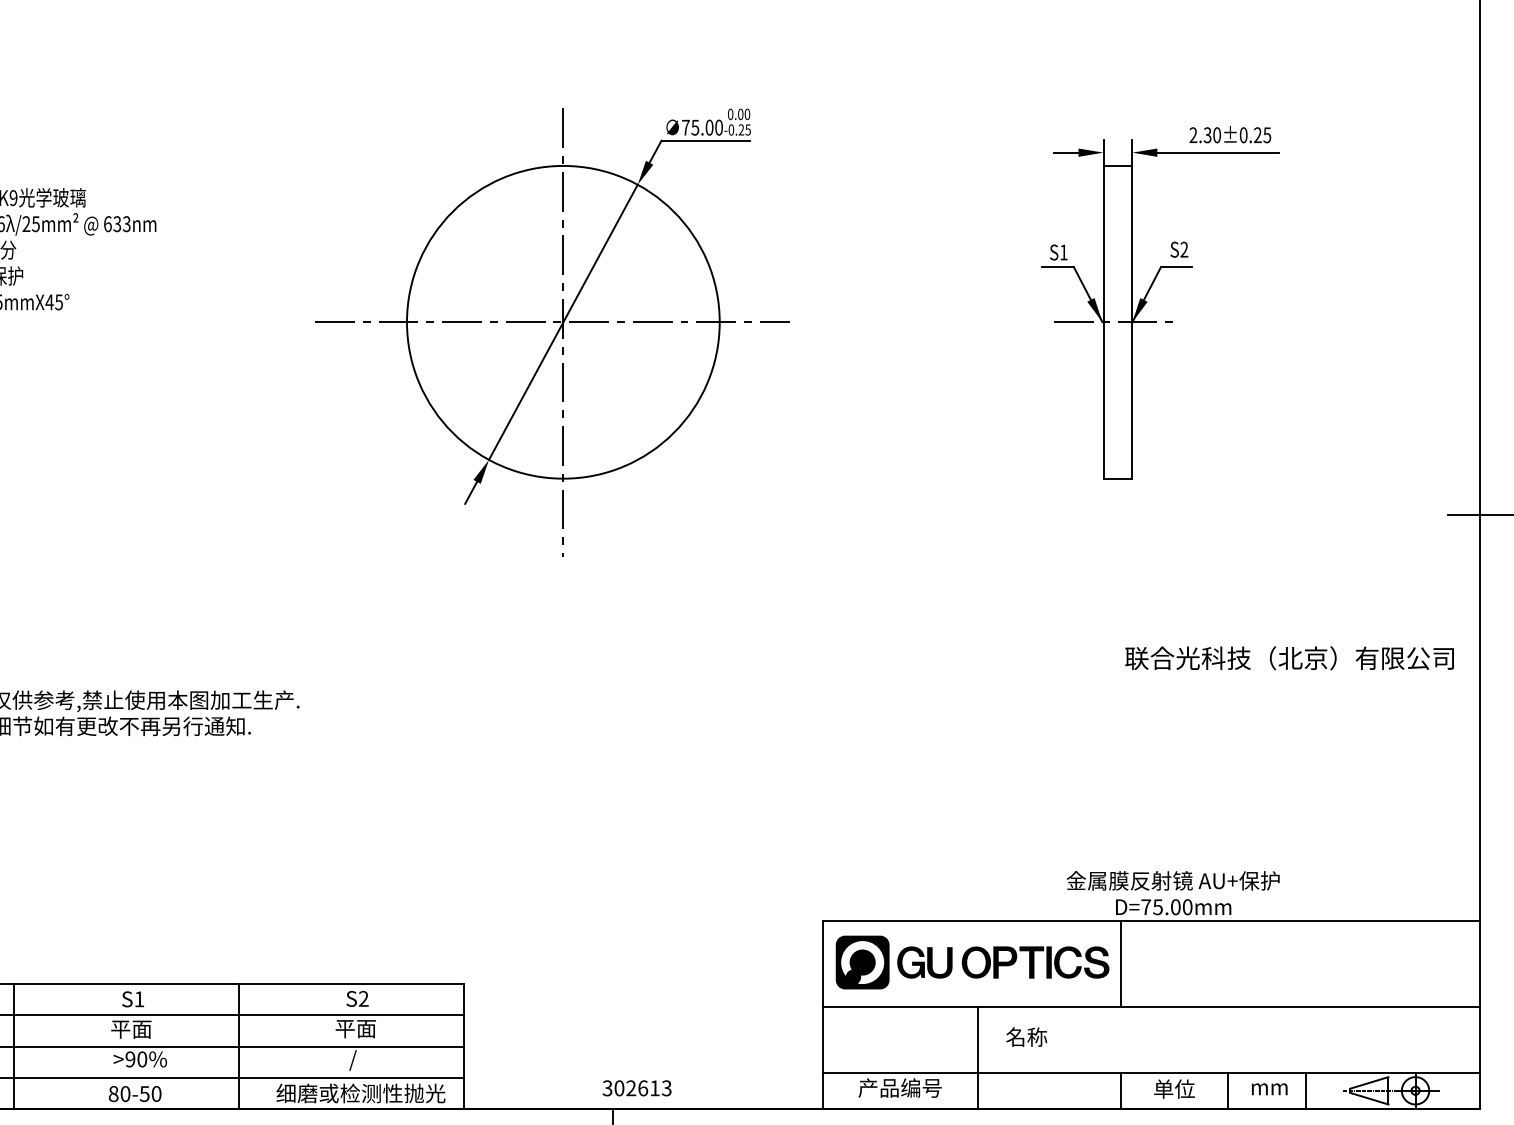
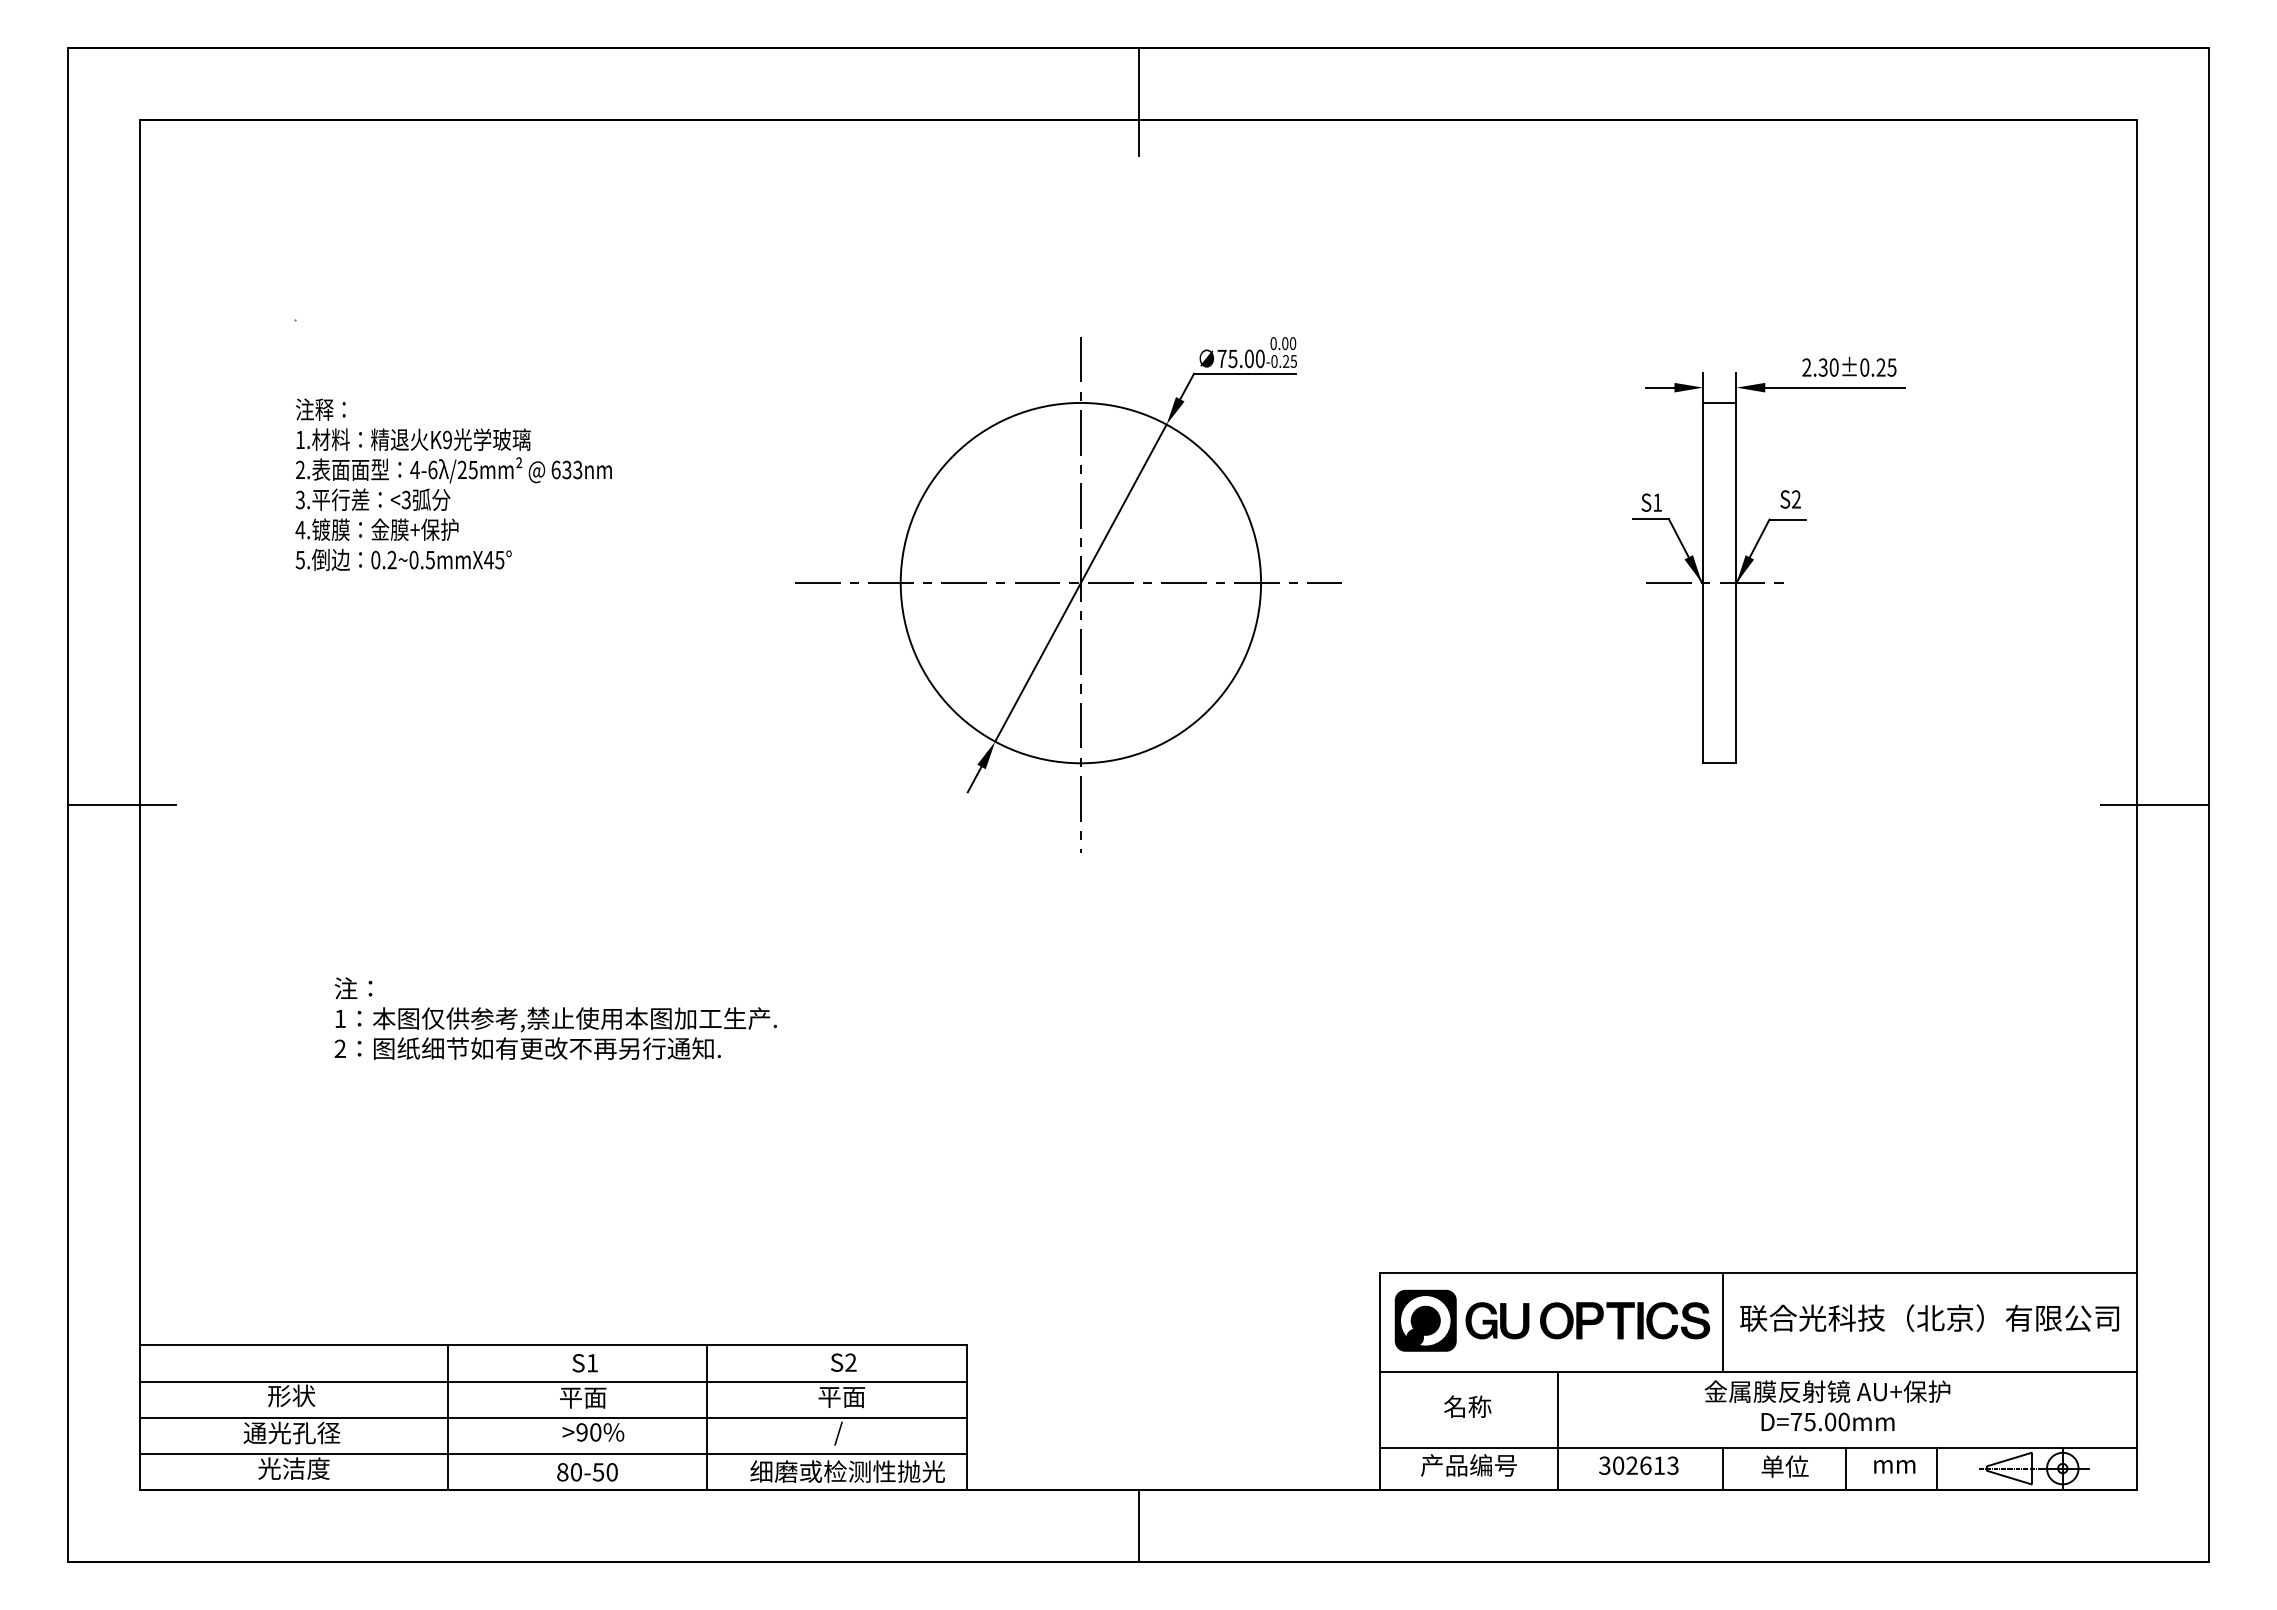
text: (1289, 657) -> (1929, 1317), moved
text: (1173, 892) -> (1827, 1405), moved
text: (1026, 1036) -> (1467, 1406), moved
text: (636, 1088) -> (1638, 1465), moved

